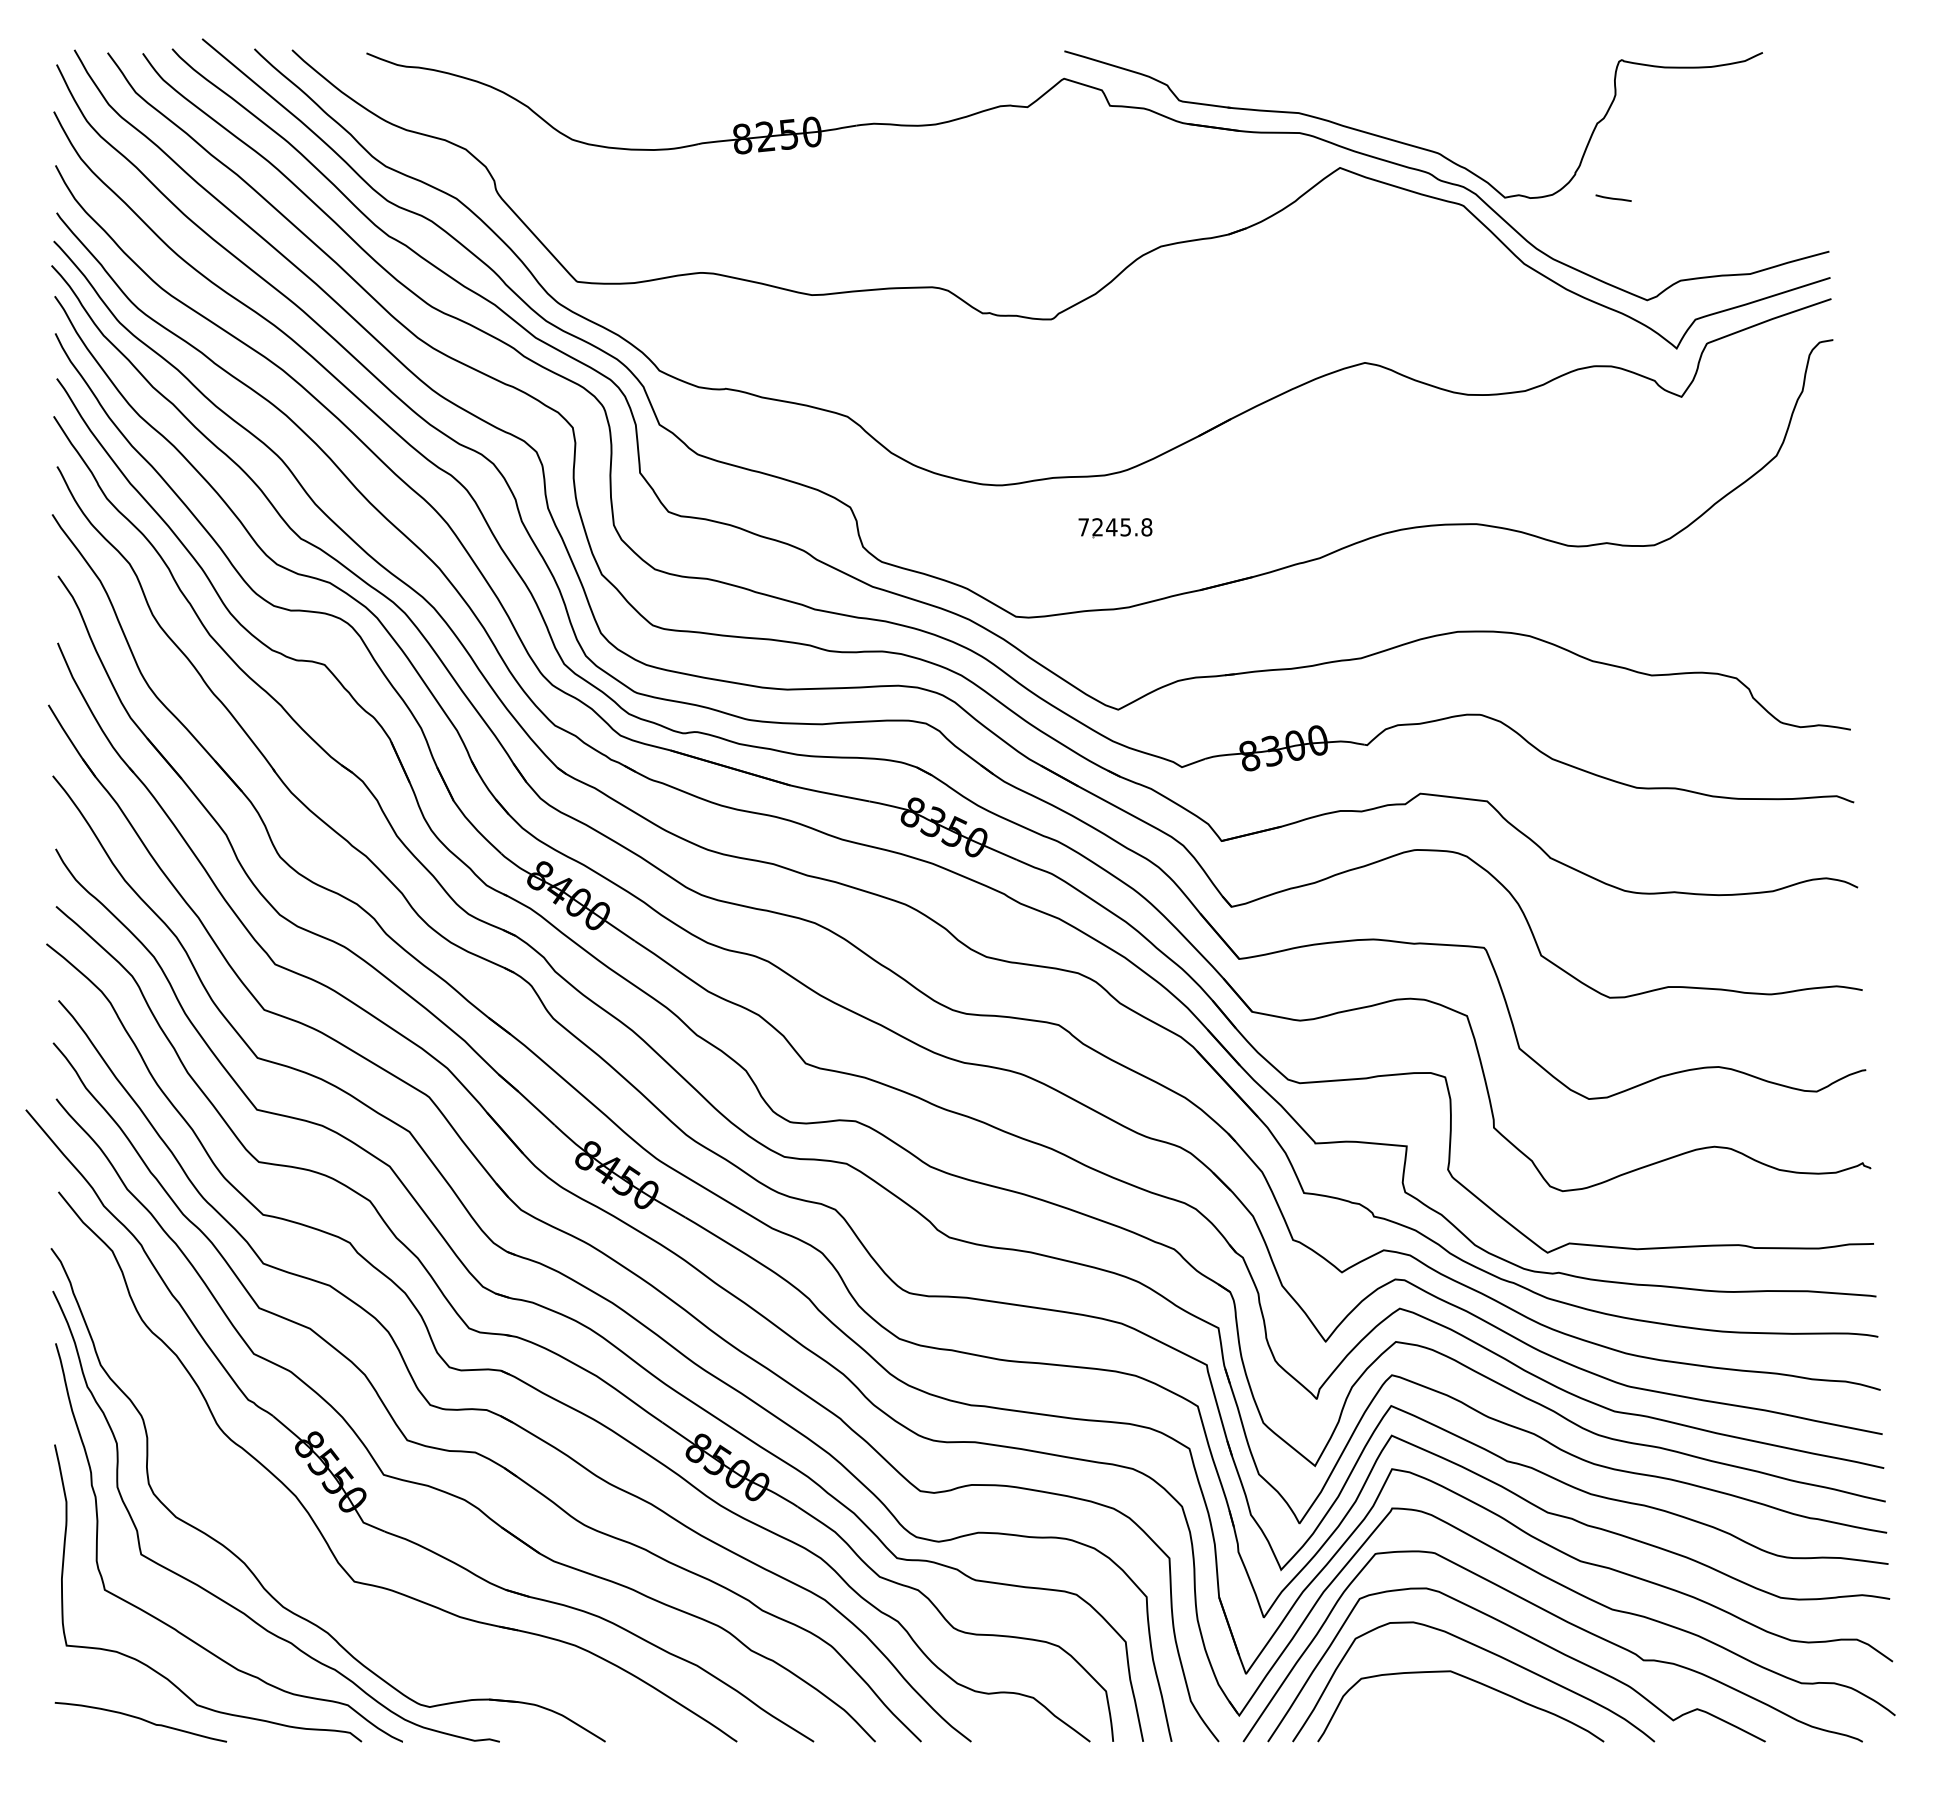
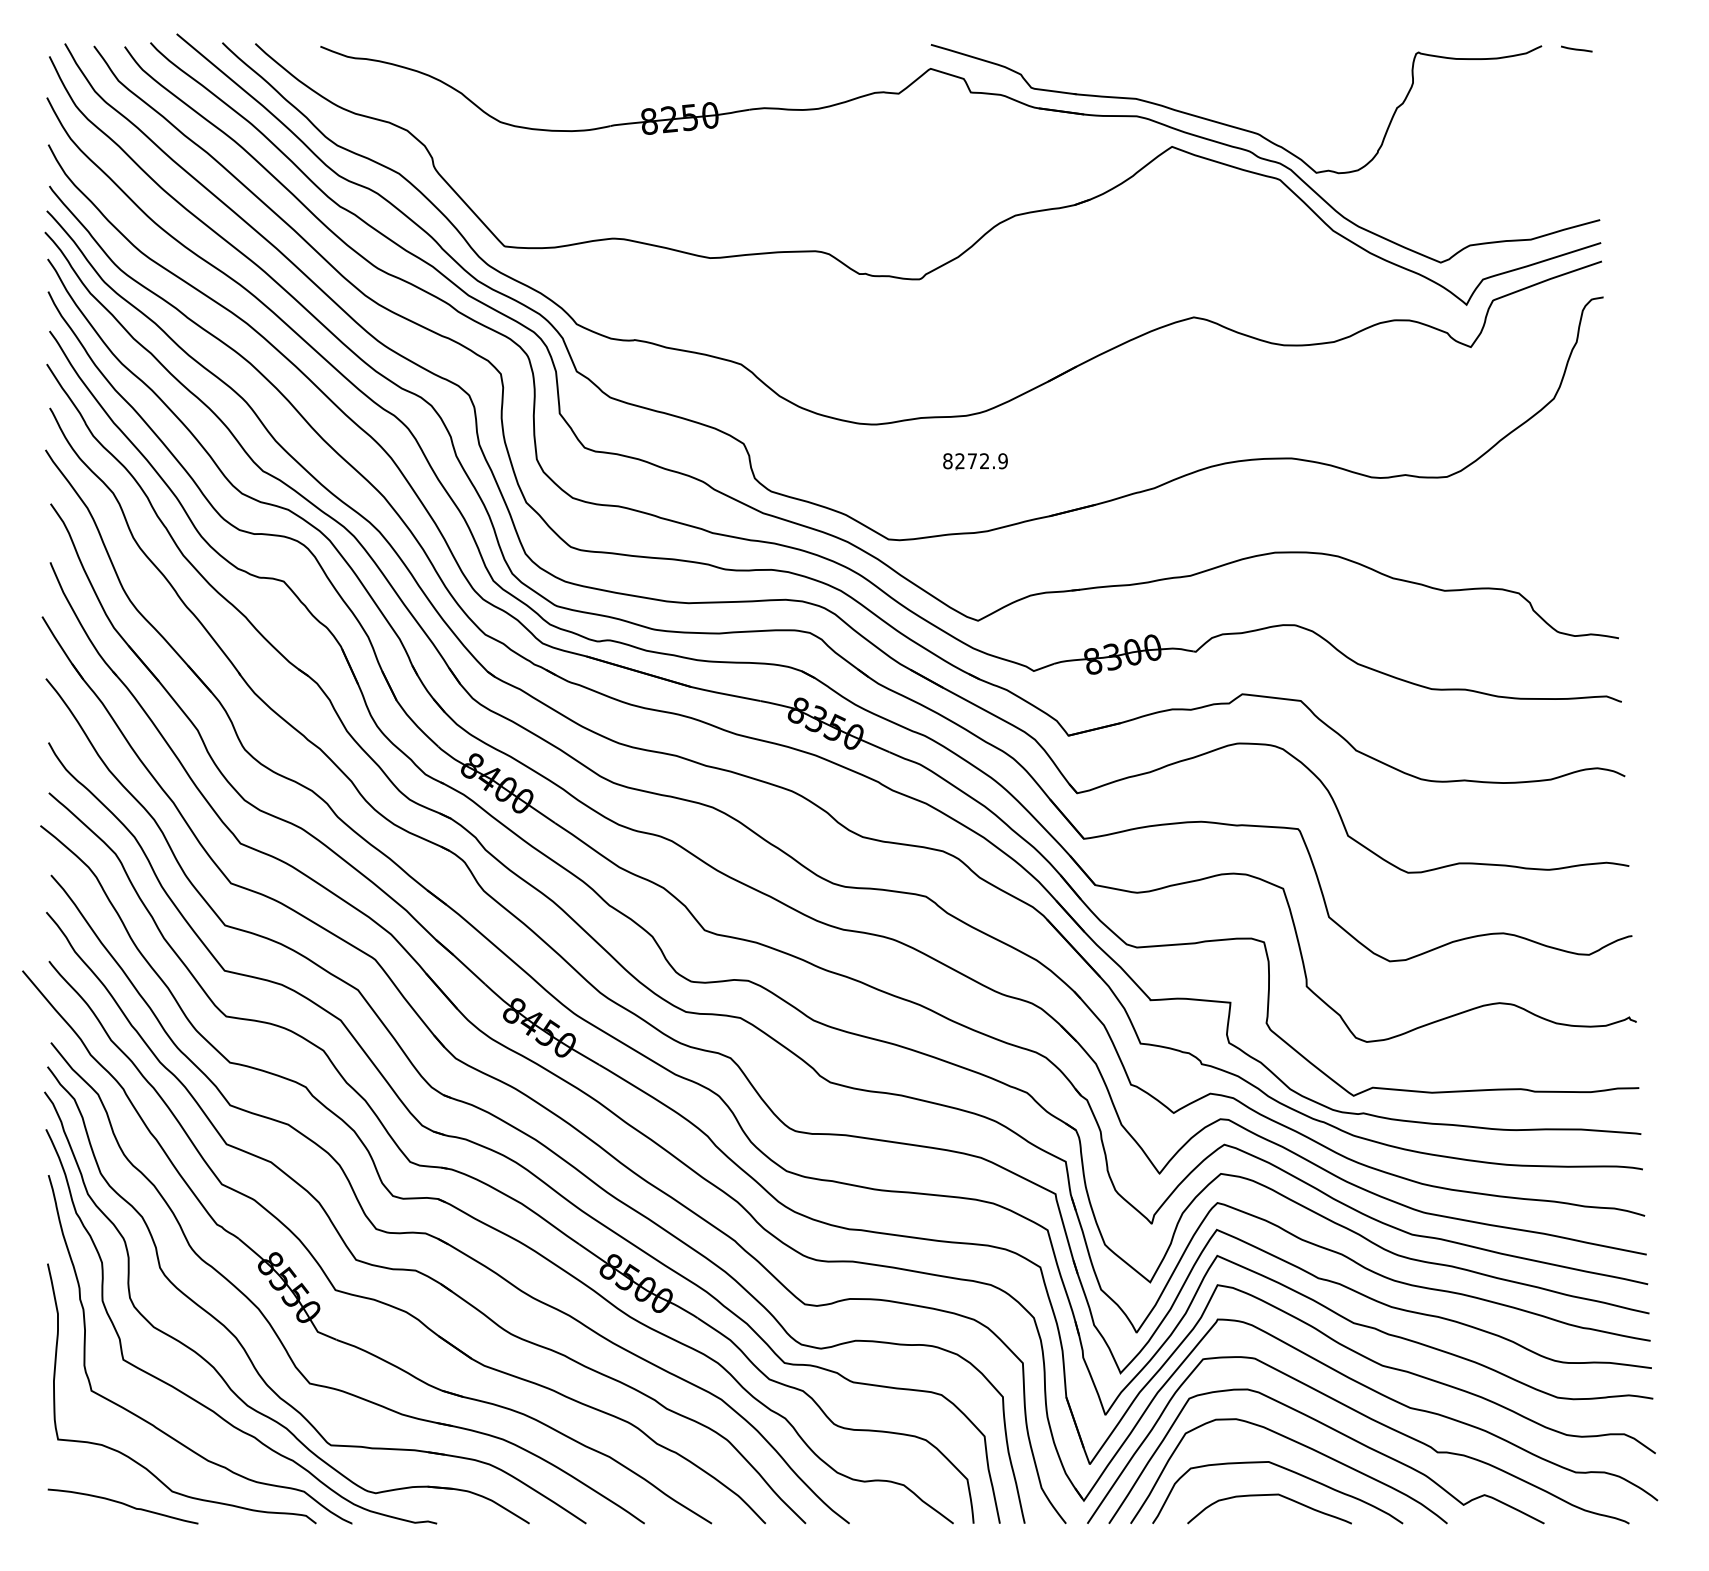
line: (1613, 197) -> (1576, 48), moved
text: (1115, 527) -> (975, 461), 7245.8 -> 8272.9
part: (279, 1540) -> (244, 1347), added
curve: (1451, 1709) -> (1269, 1495), added

